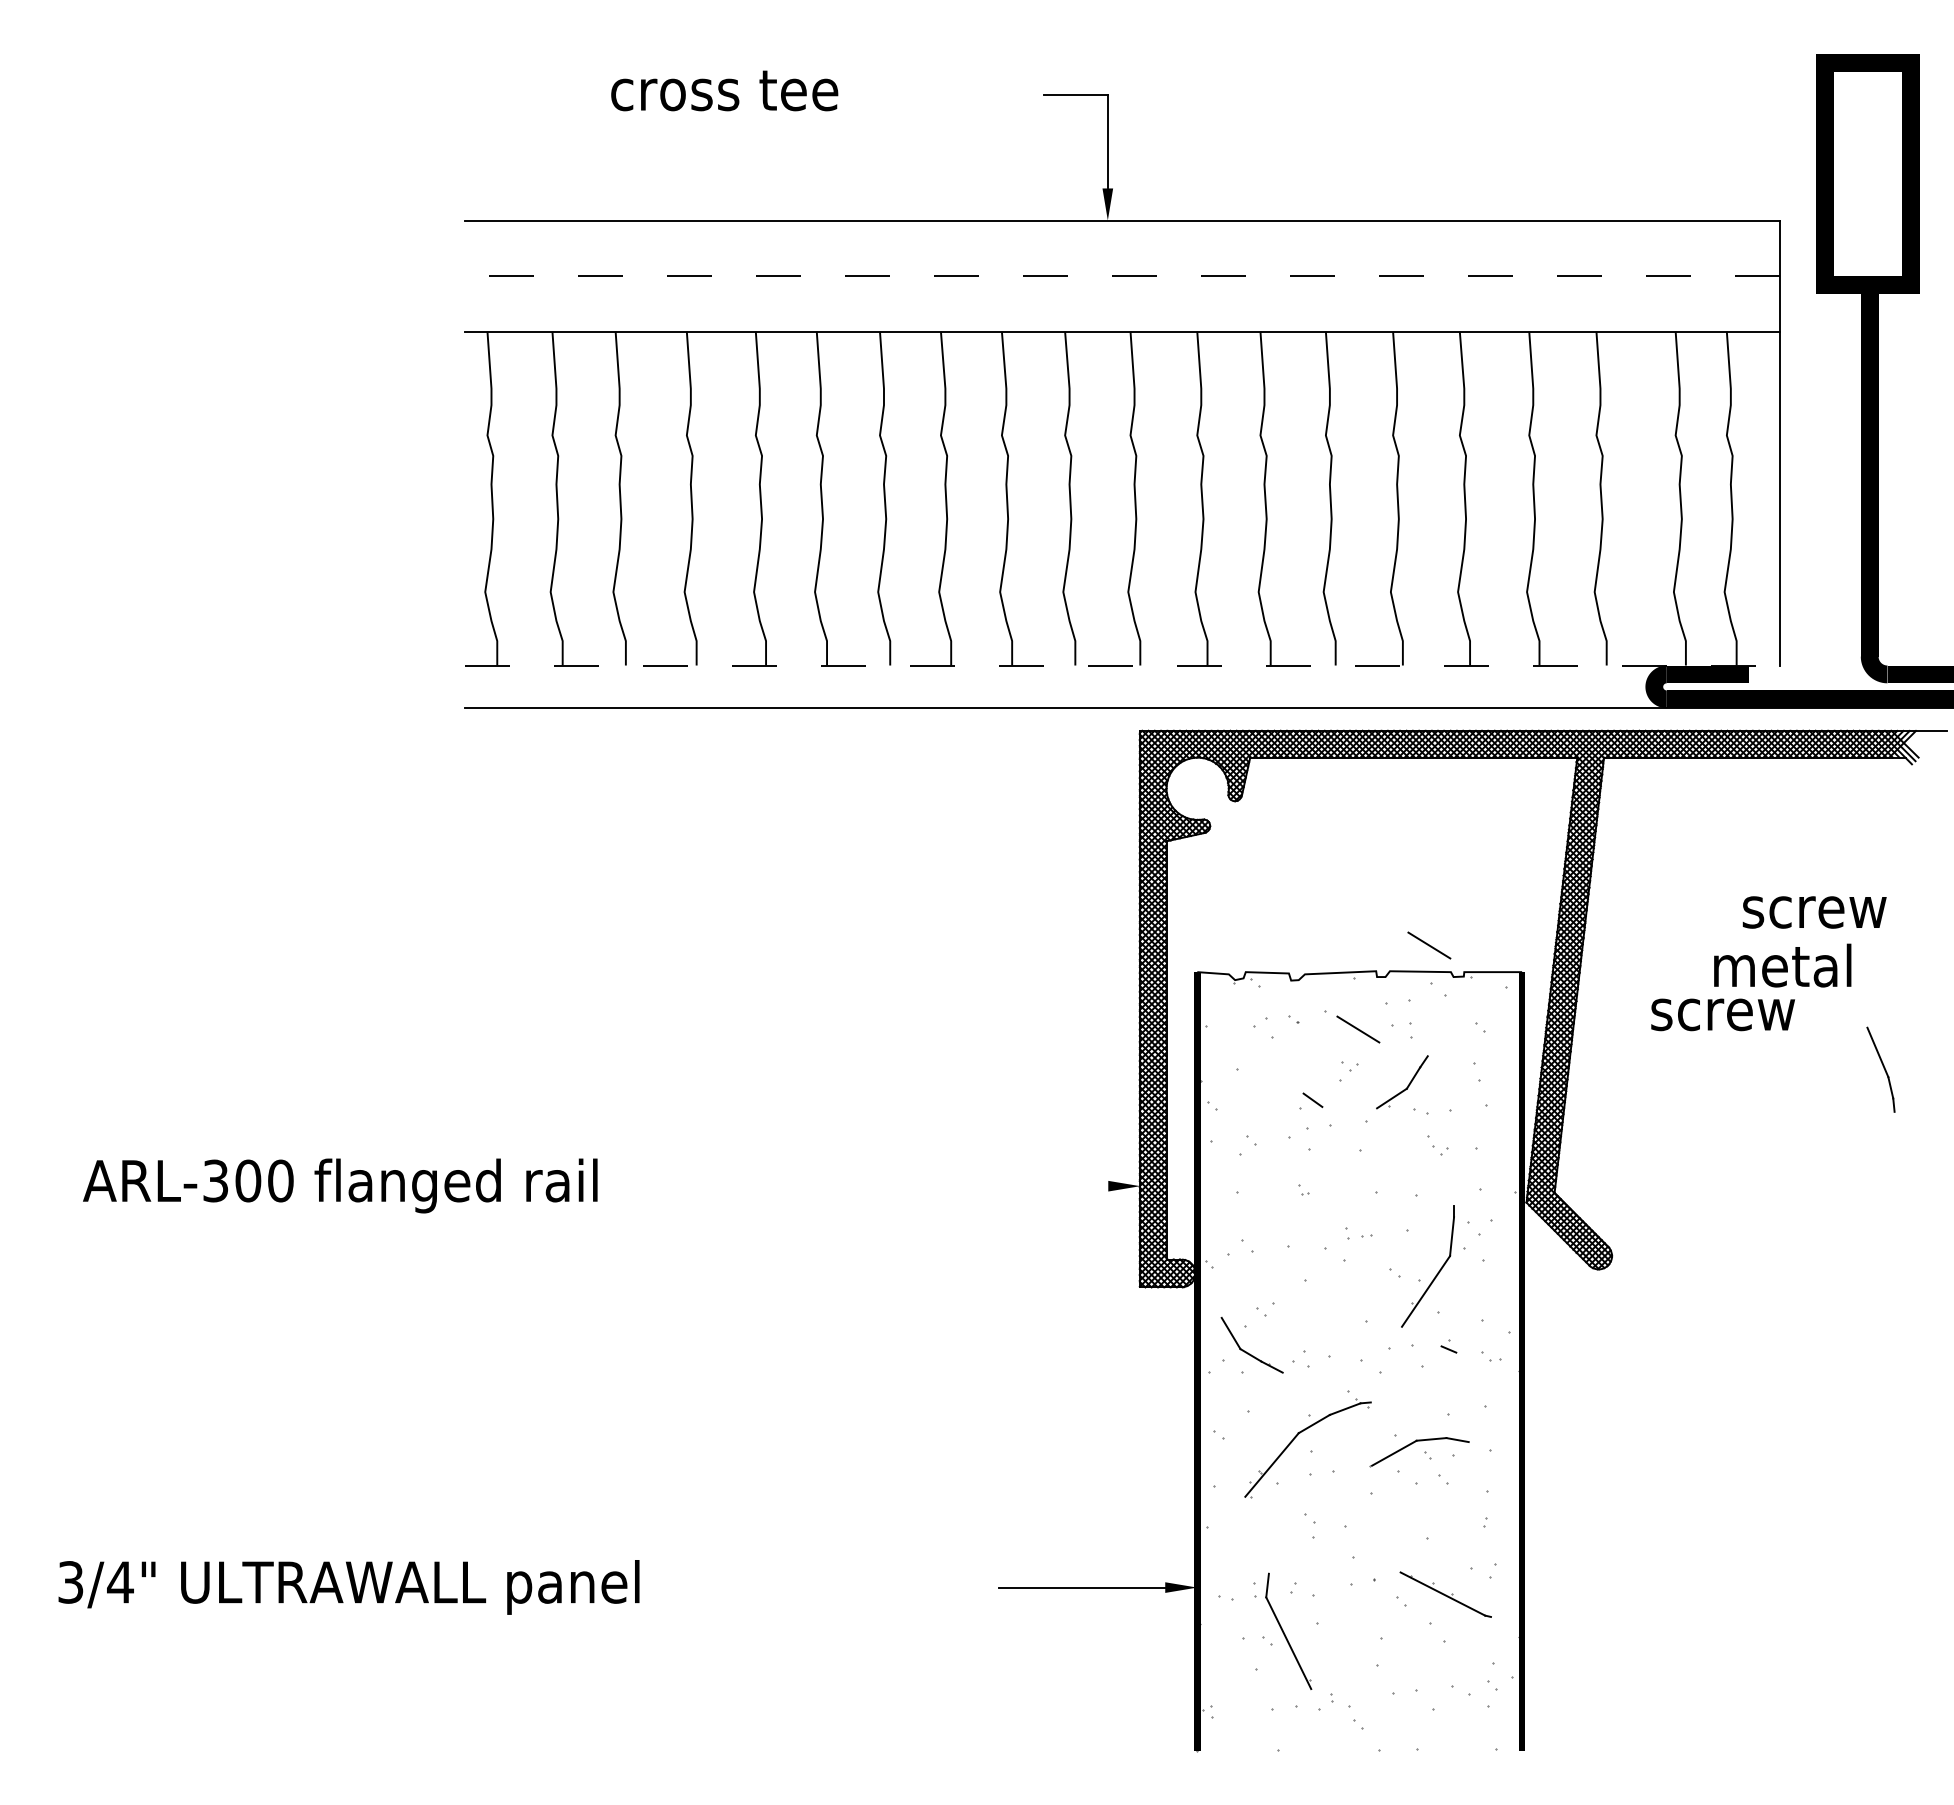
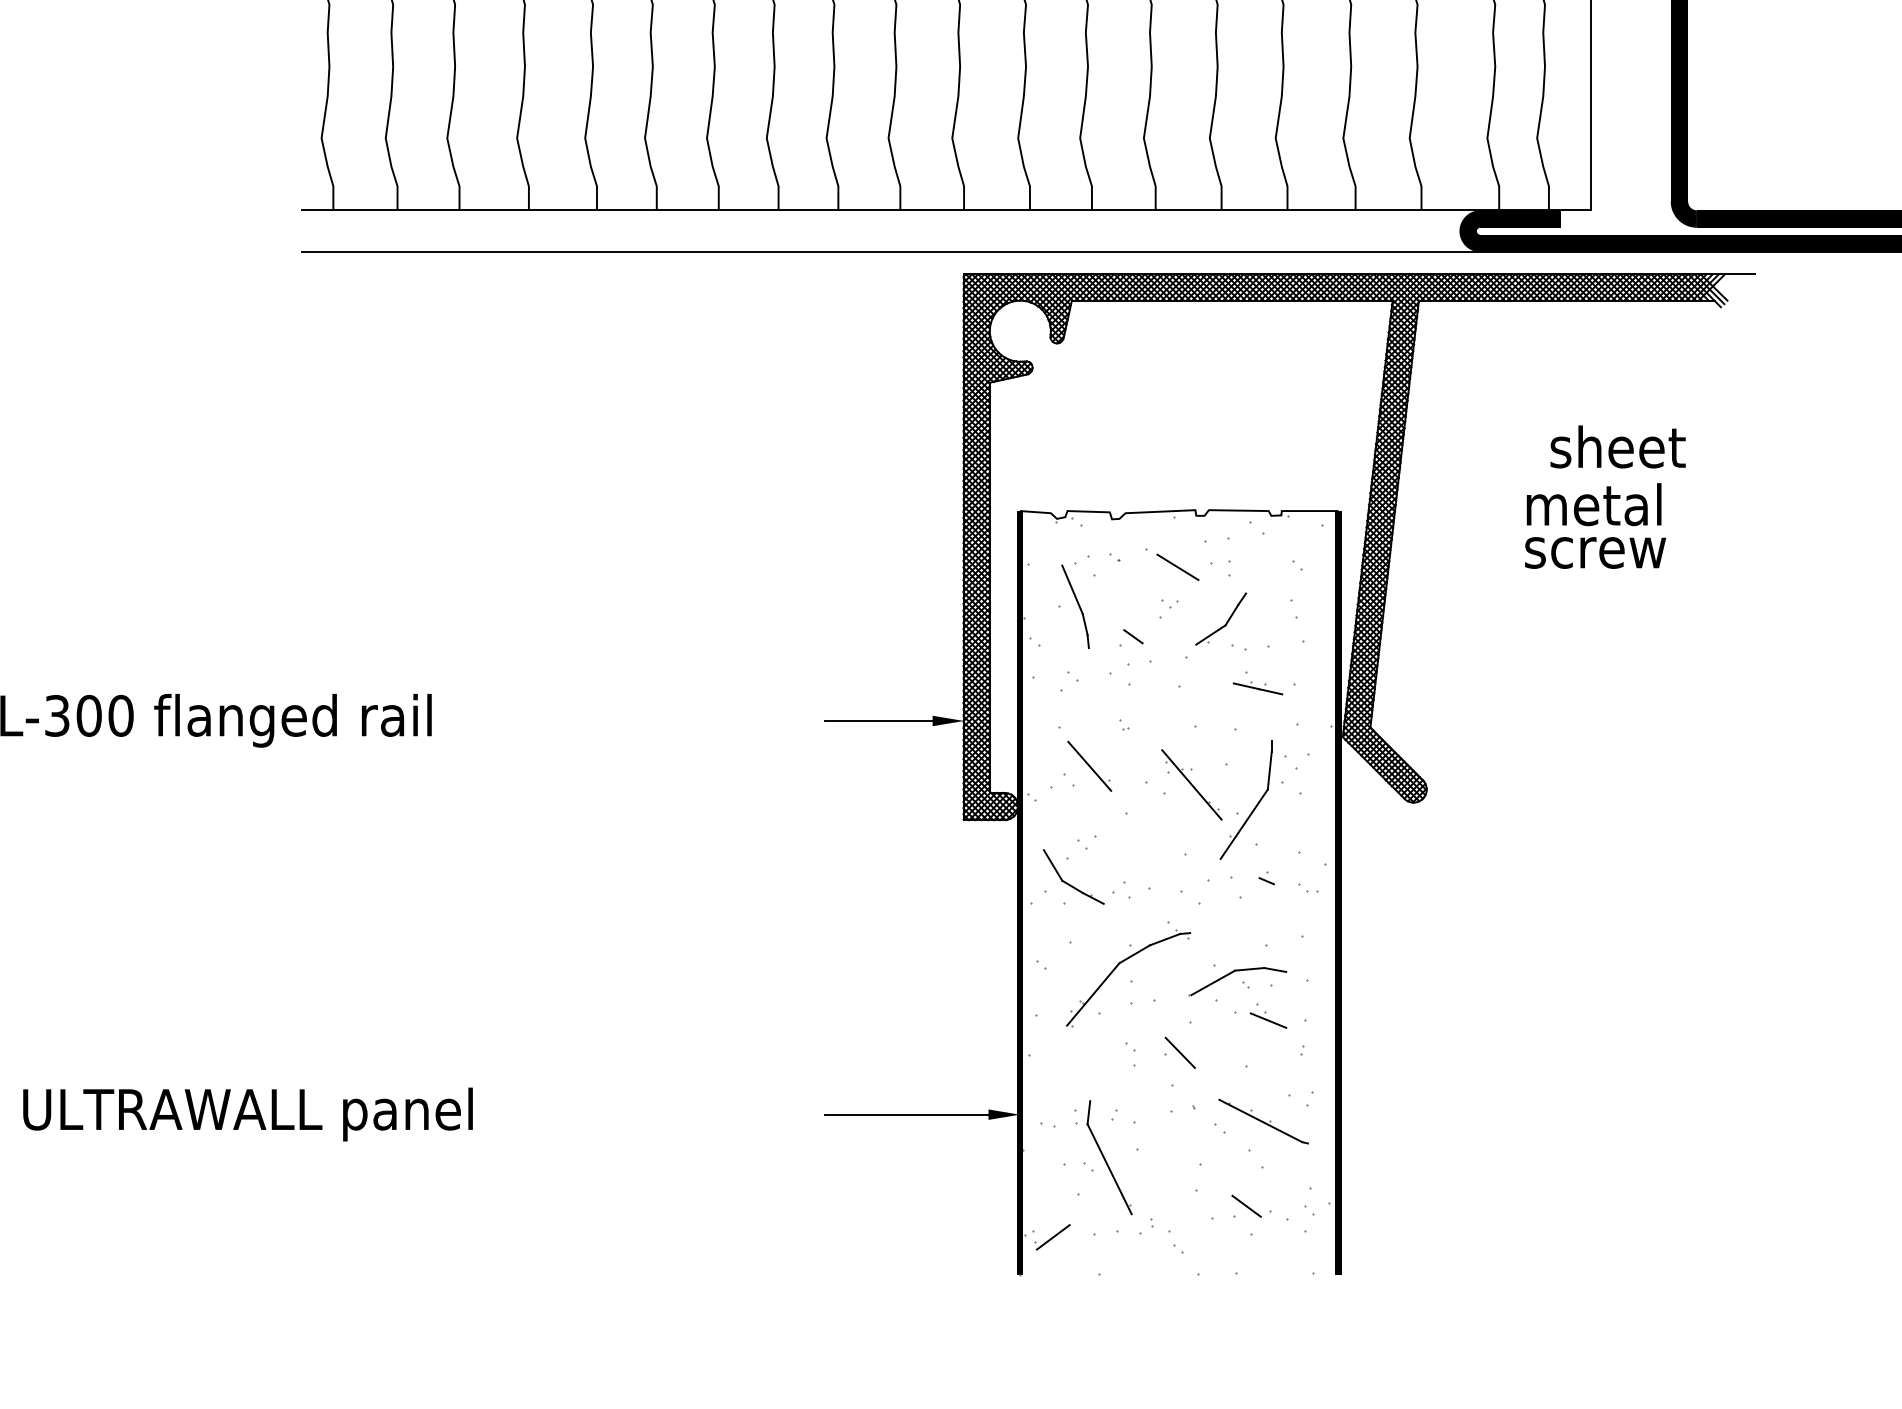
line: (1123, 665) -> (947, 210), dashed -> solid
text: (1812, 906) -> (1623, 446), screw -> sheet
line: (1429, 945) -> (1247, 484), removed
text: (1722, 1014) -> (1594, 552), moved
part: (1880, 1069) -> (1075, 606), moved
line: (1439, 1153) -> (1257, 688), added
line: (1053, 1186) -> (878, 721), added
line: (1268, 1232) -> (1089, 766), added
line: (1372, 1251) -> (1191, 785), added
line: (1450, 1491) -> (1268, 1020), added
line: (1360, 1524) -> (1180, 1052), added
line: (1428, 1680) -> (1246, 1205), added
line: (1231, 1712) -> (1053, 1237), added

